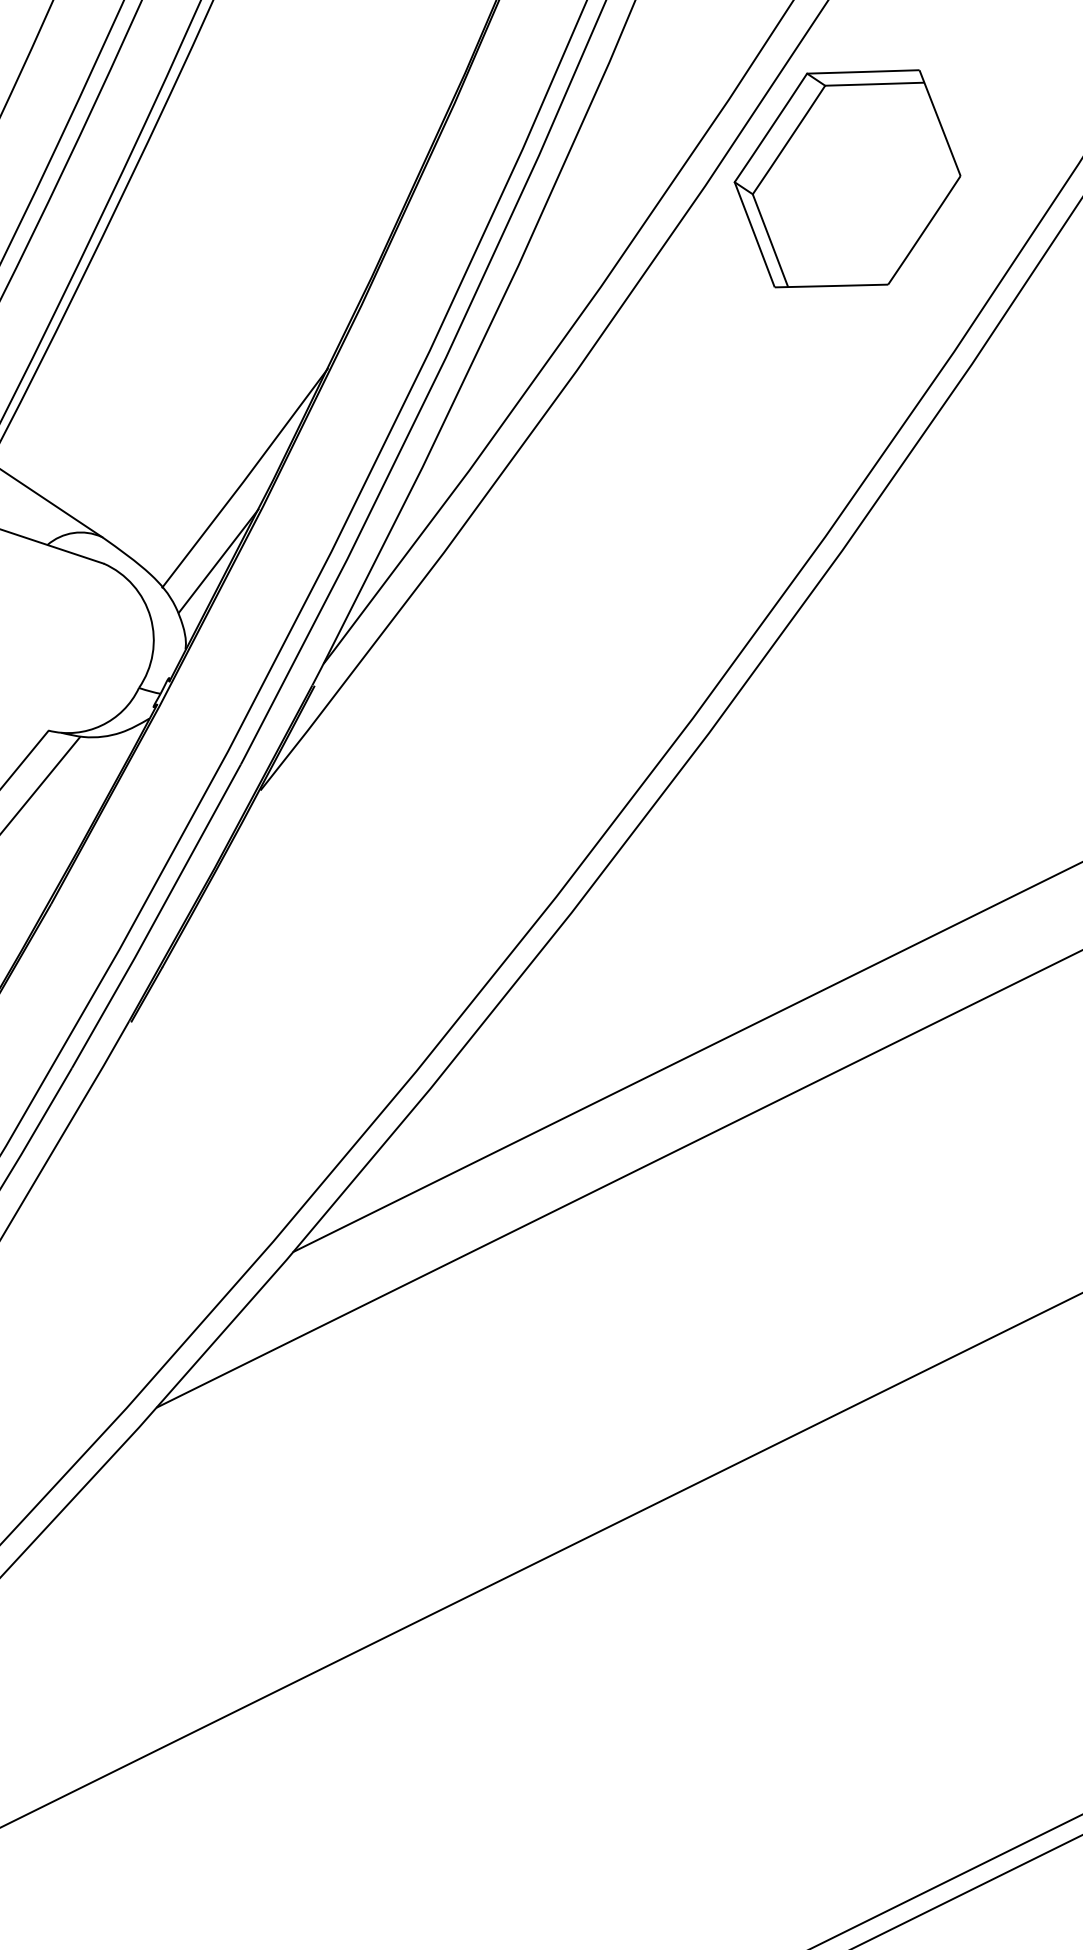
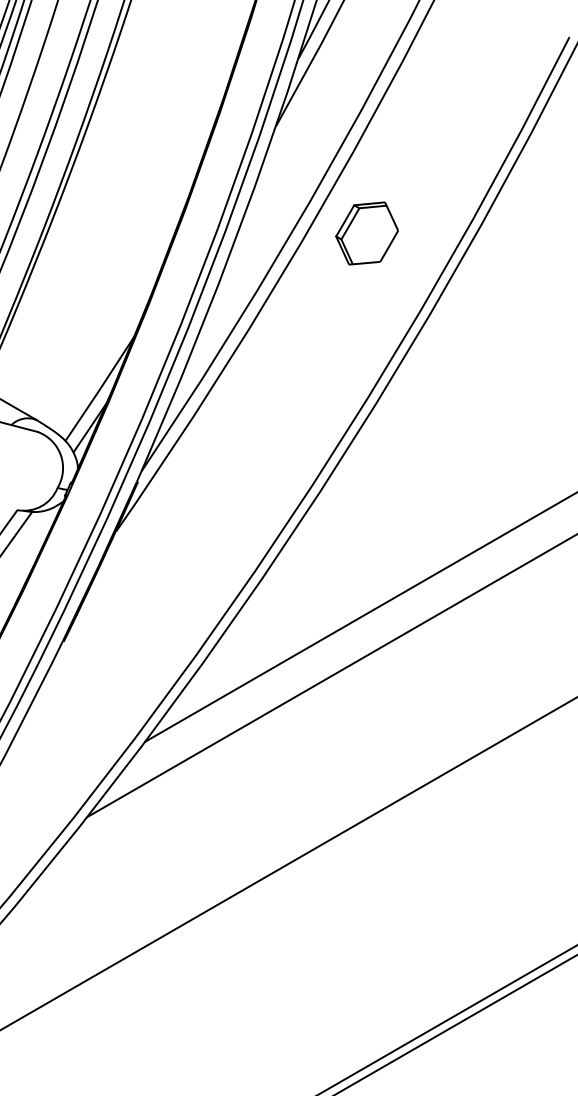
part: (845, 178) -> (366, 233), size x0.6

